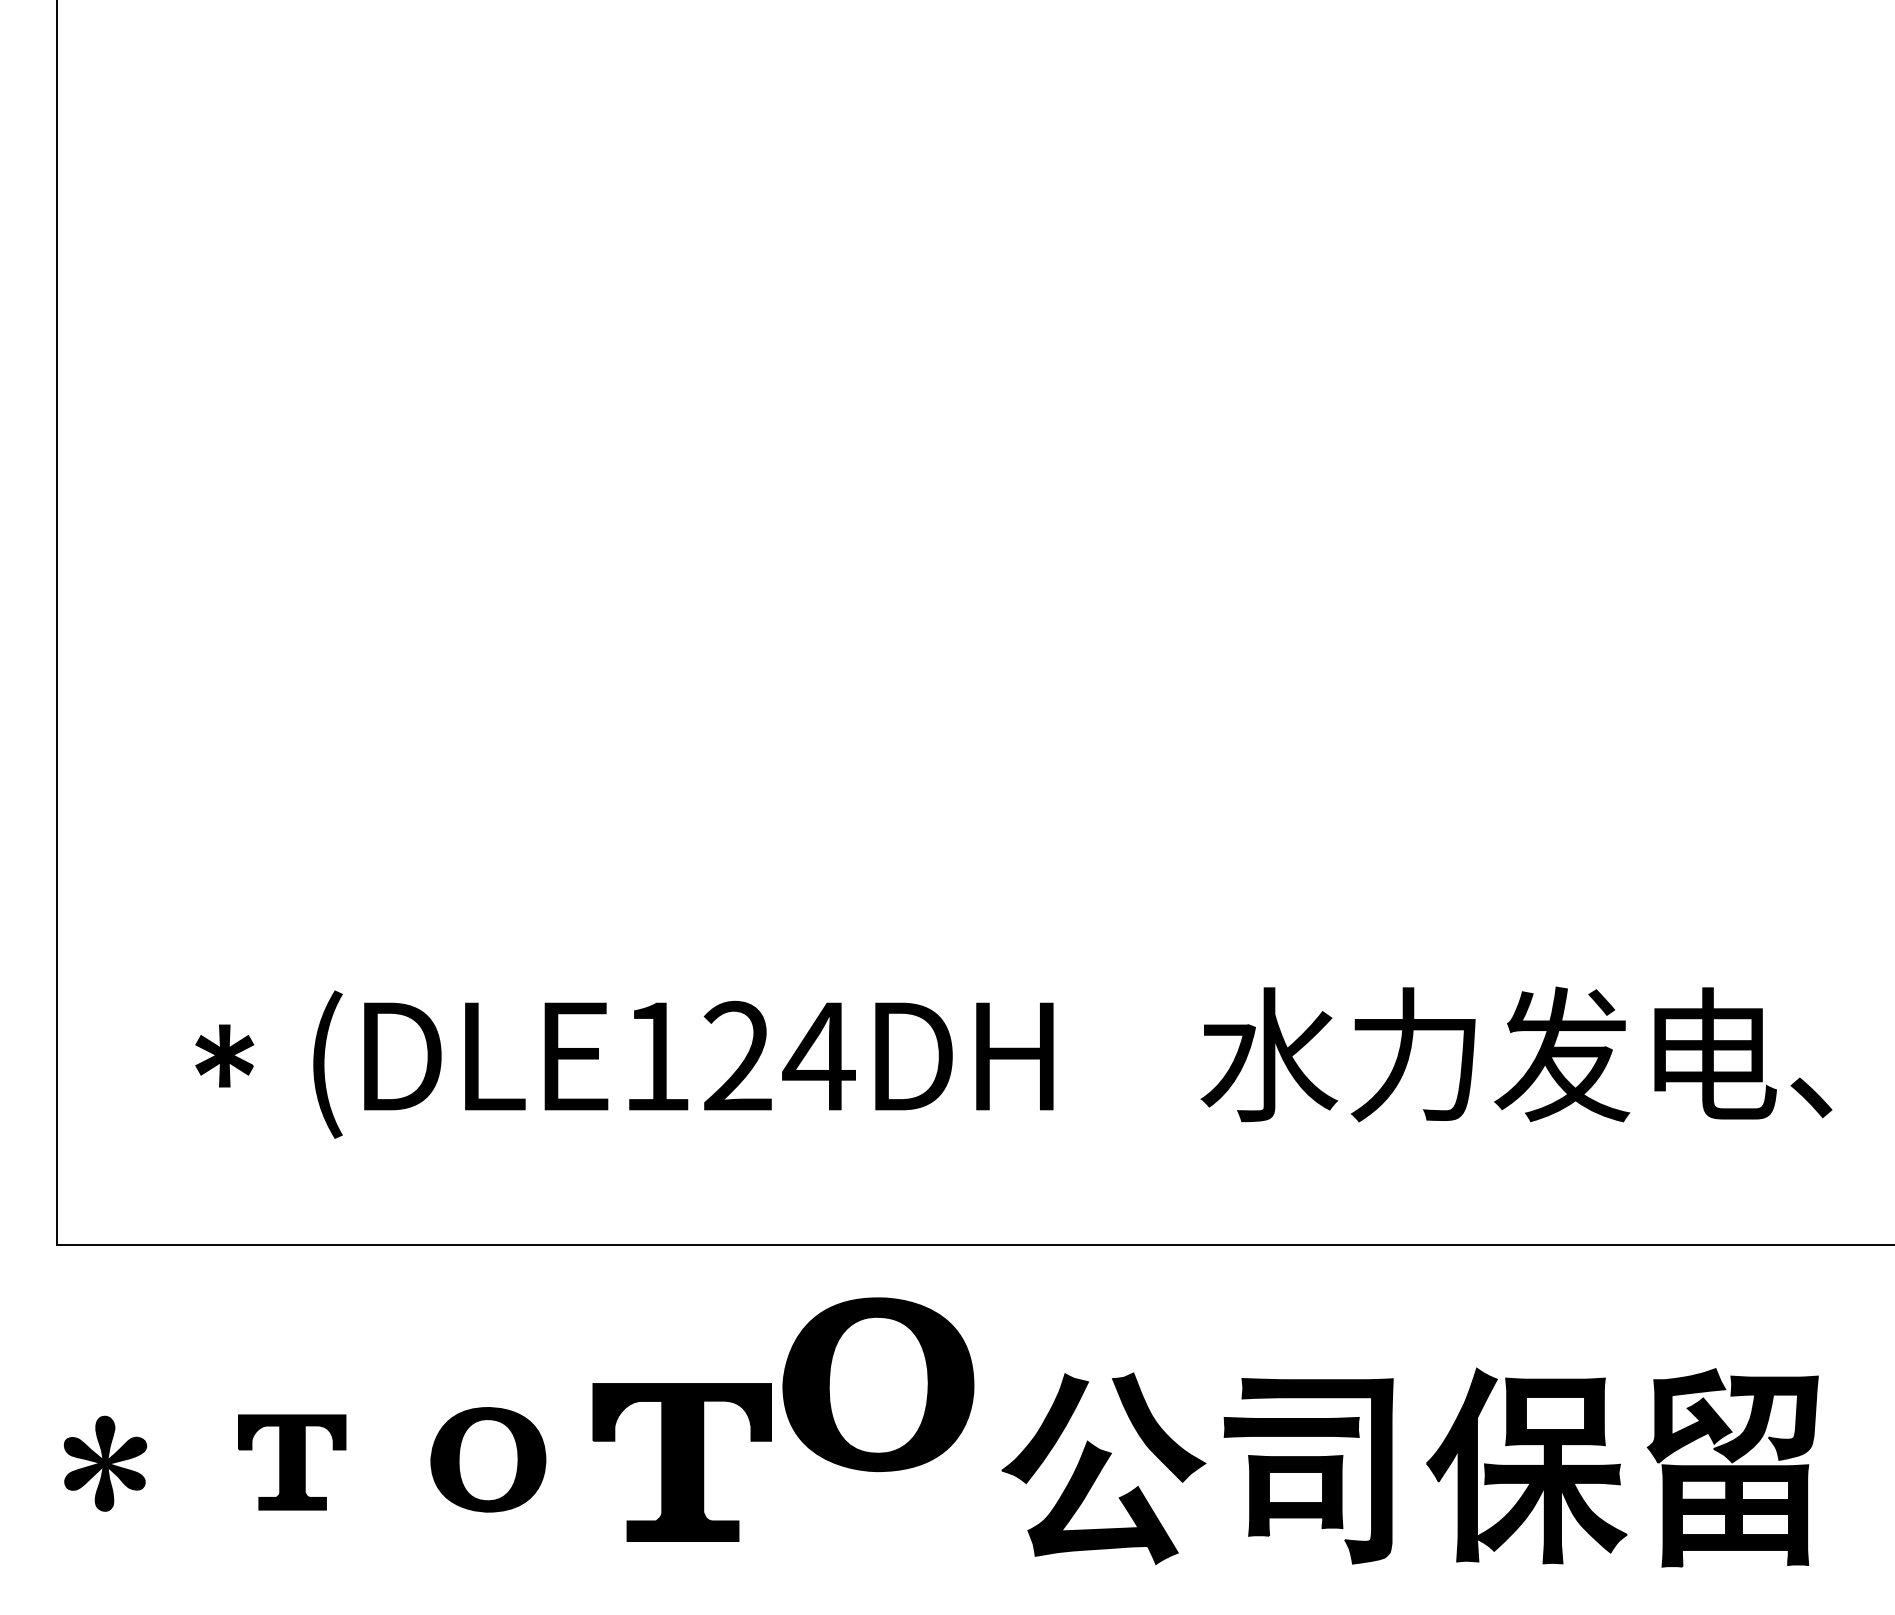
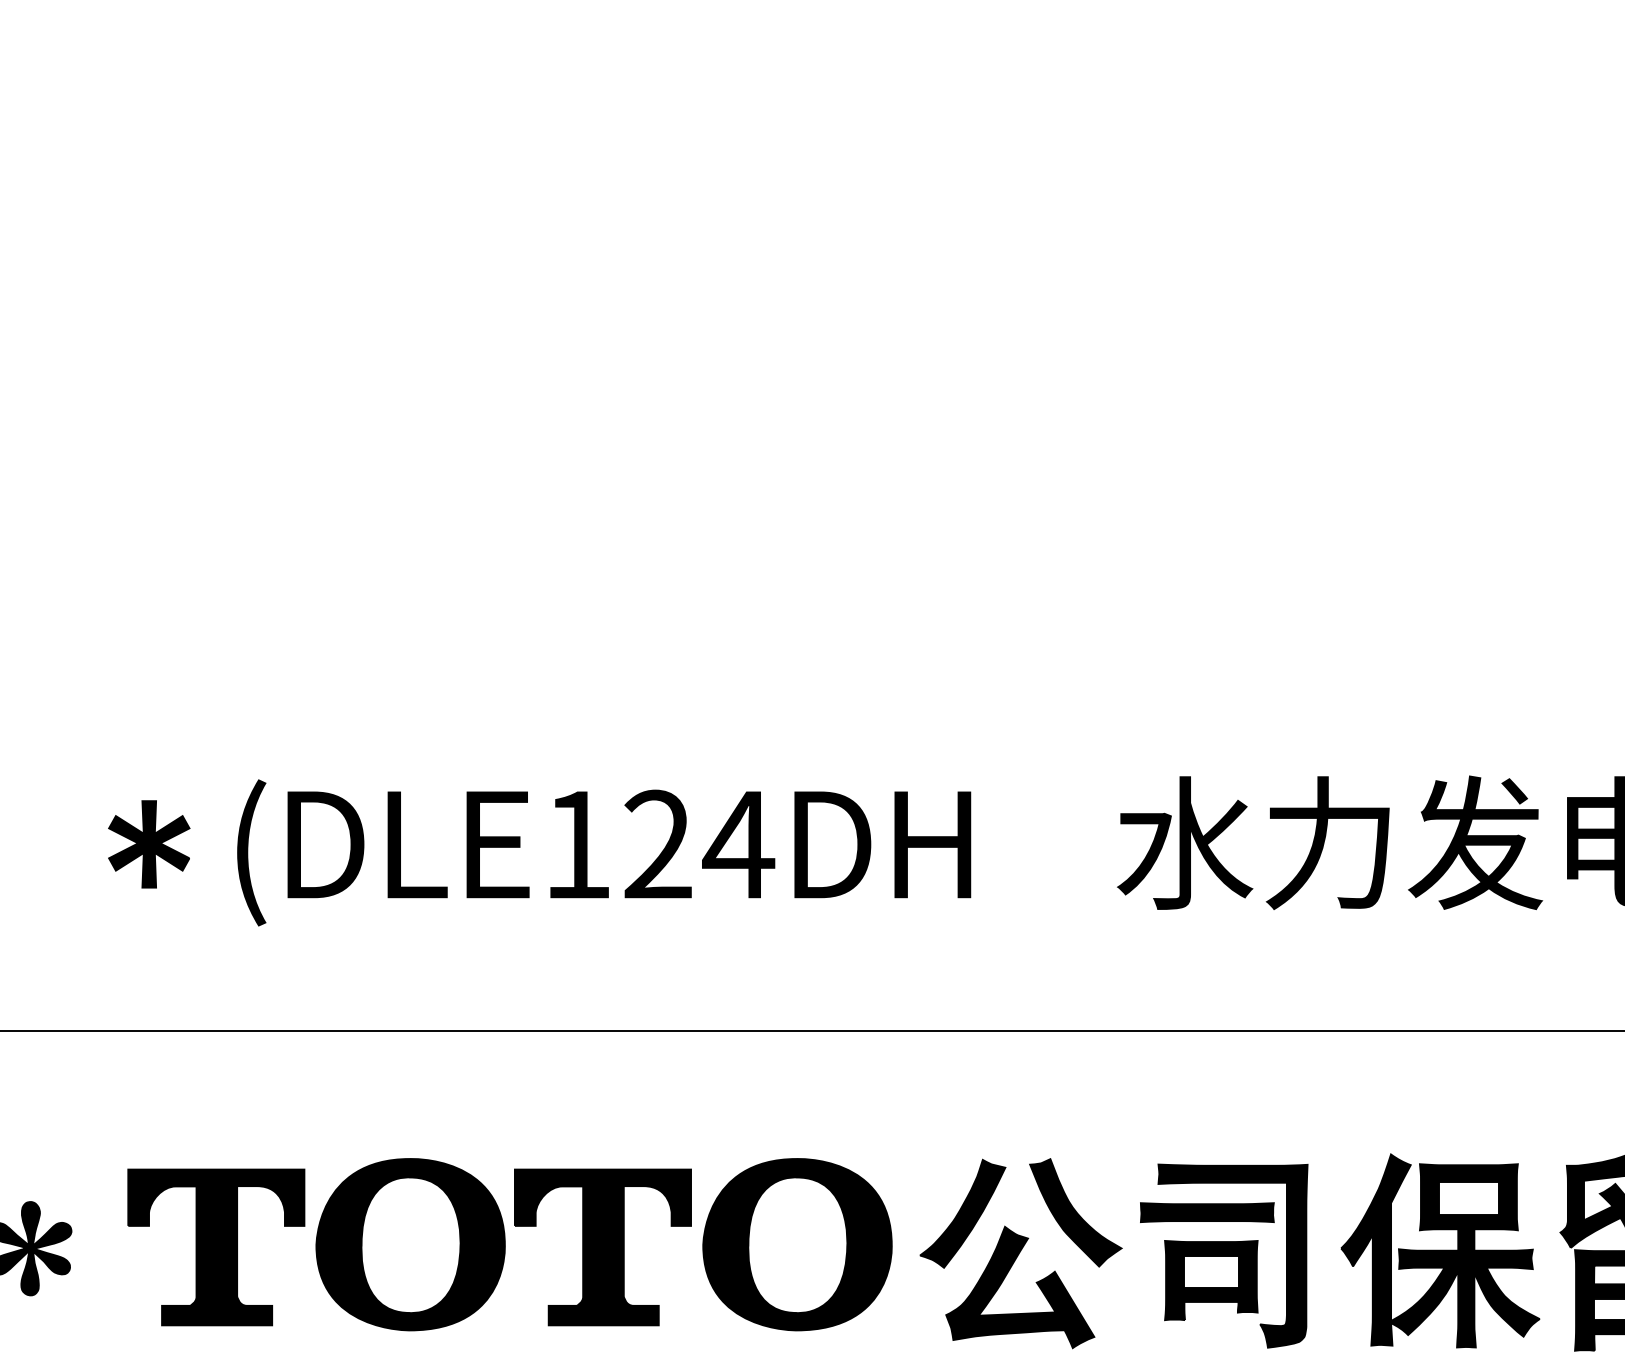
part: (224, 1055) -> (149, 843), size x1.43
part: (878, 1384) -> (797, 1244), moved
part: (488, 1459) -> (410, 1244), size x1.67
part: (291, 1462) -> (215, 1247), size x1.67

